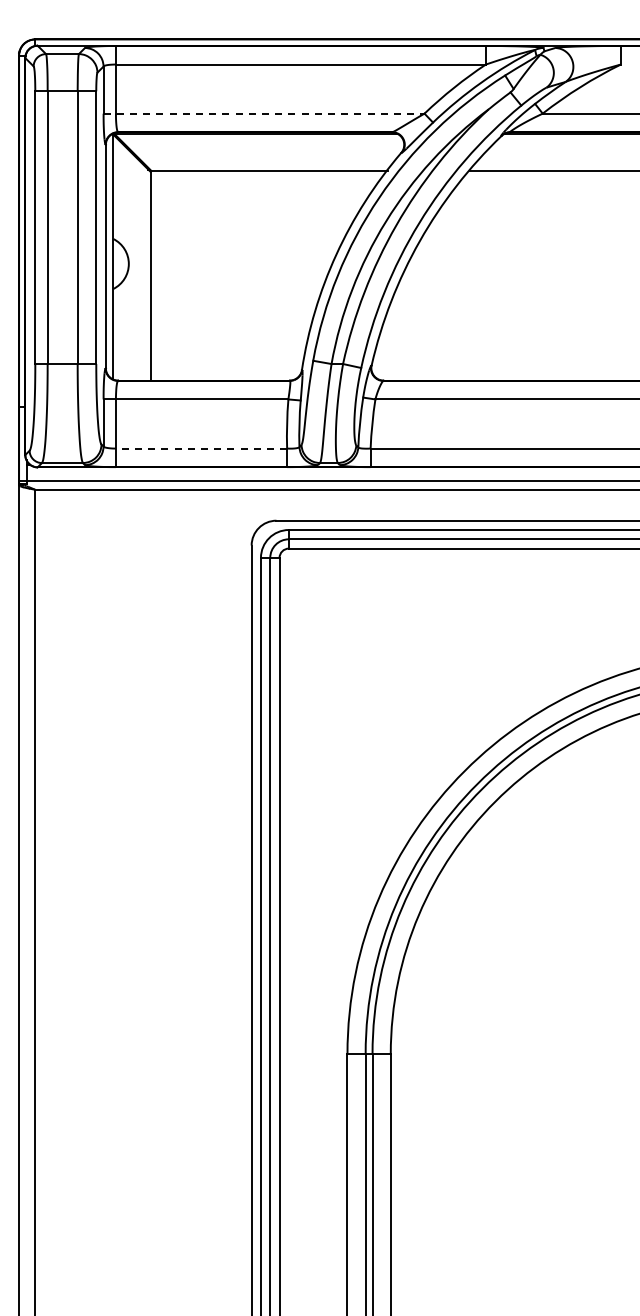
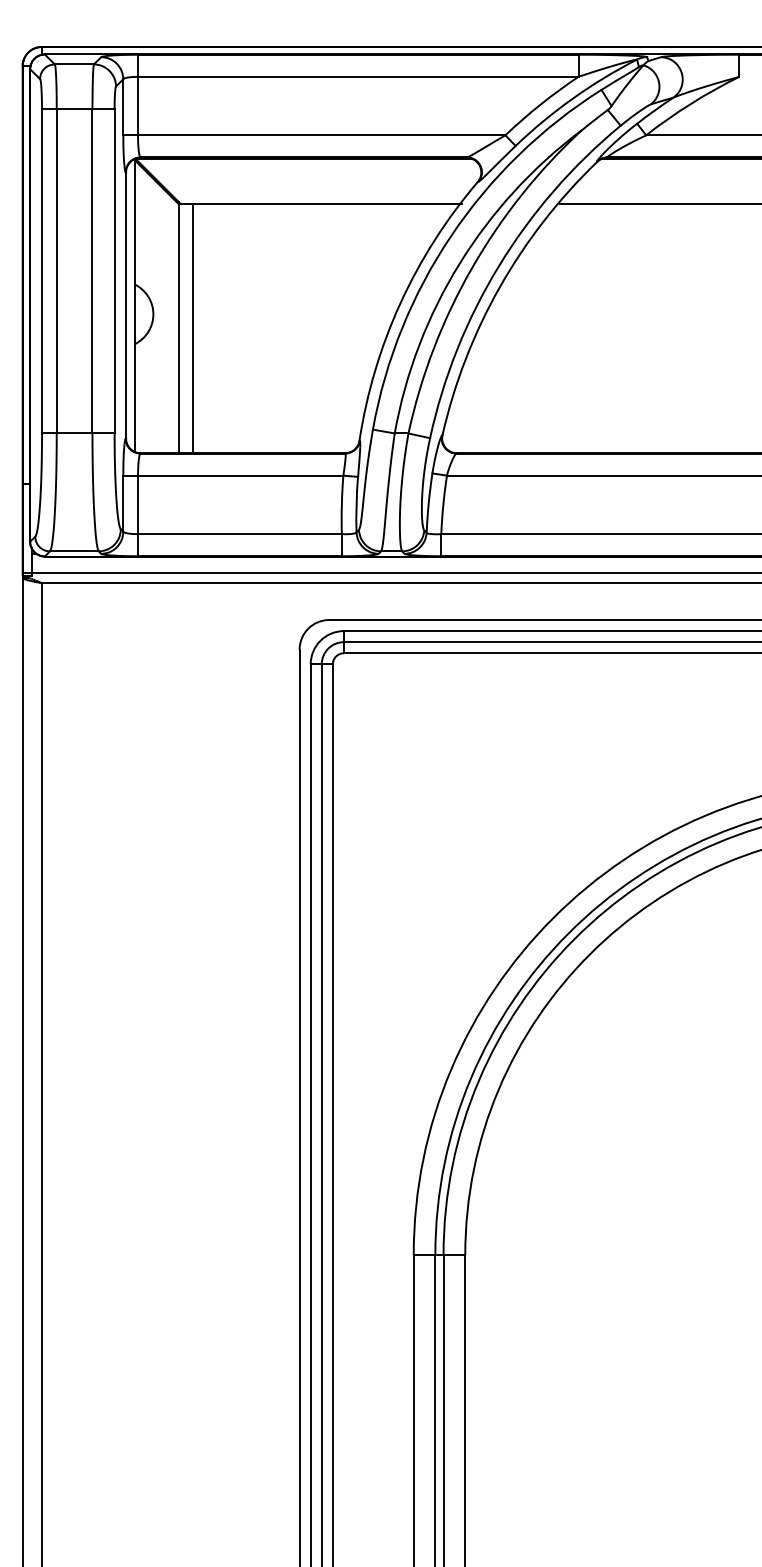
line: (264, 113) -> (314, 135), dashed -> solid
line: (161, 275) -> (192, 328), added
line: (201, 448) -> (239, 534), dashed -> solid

